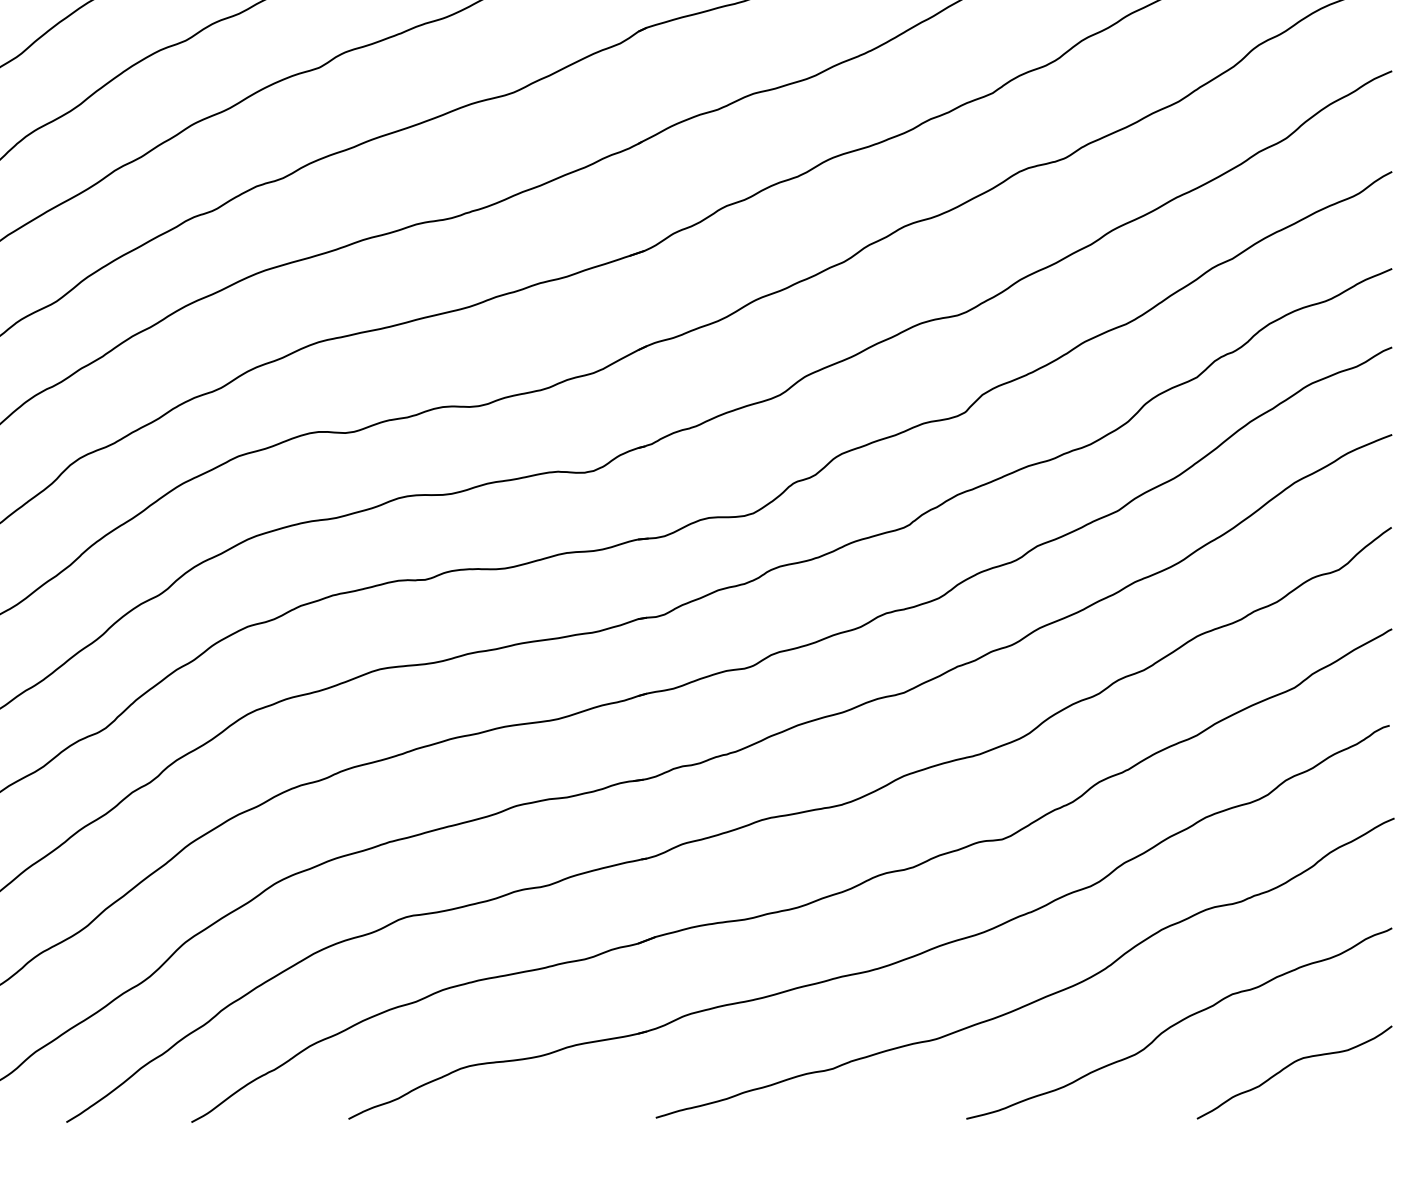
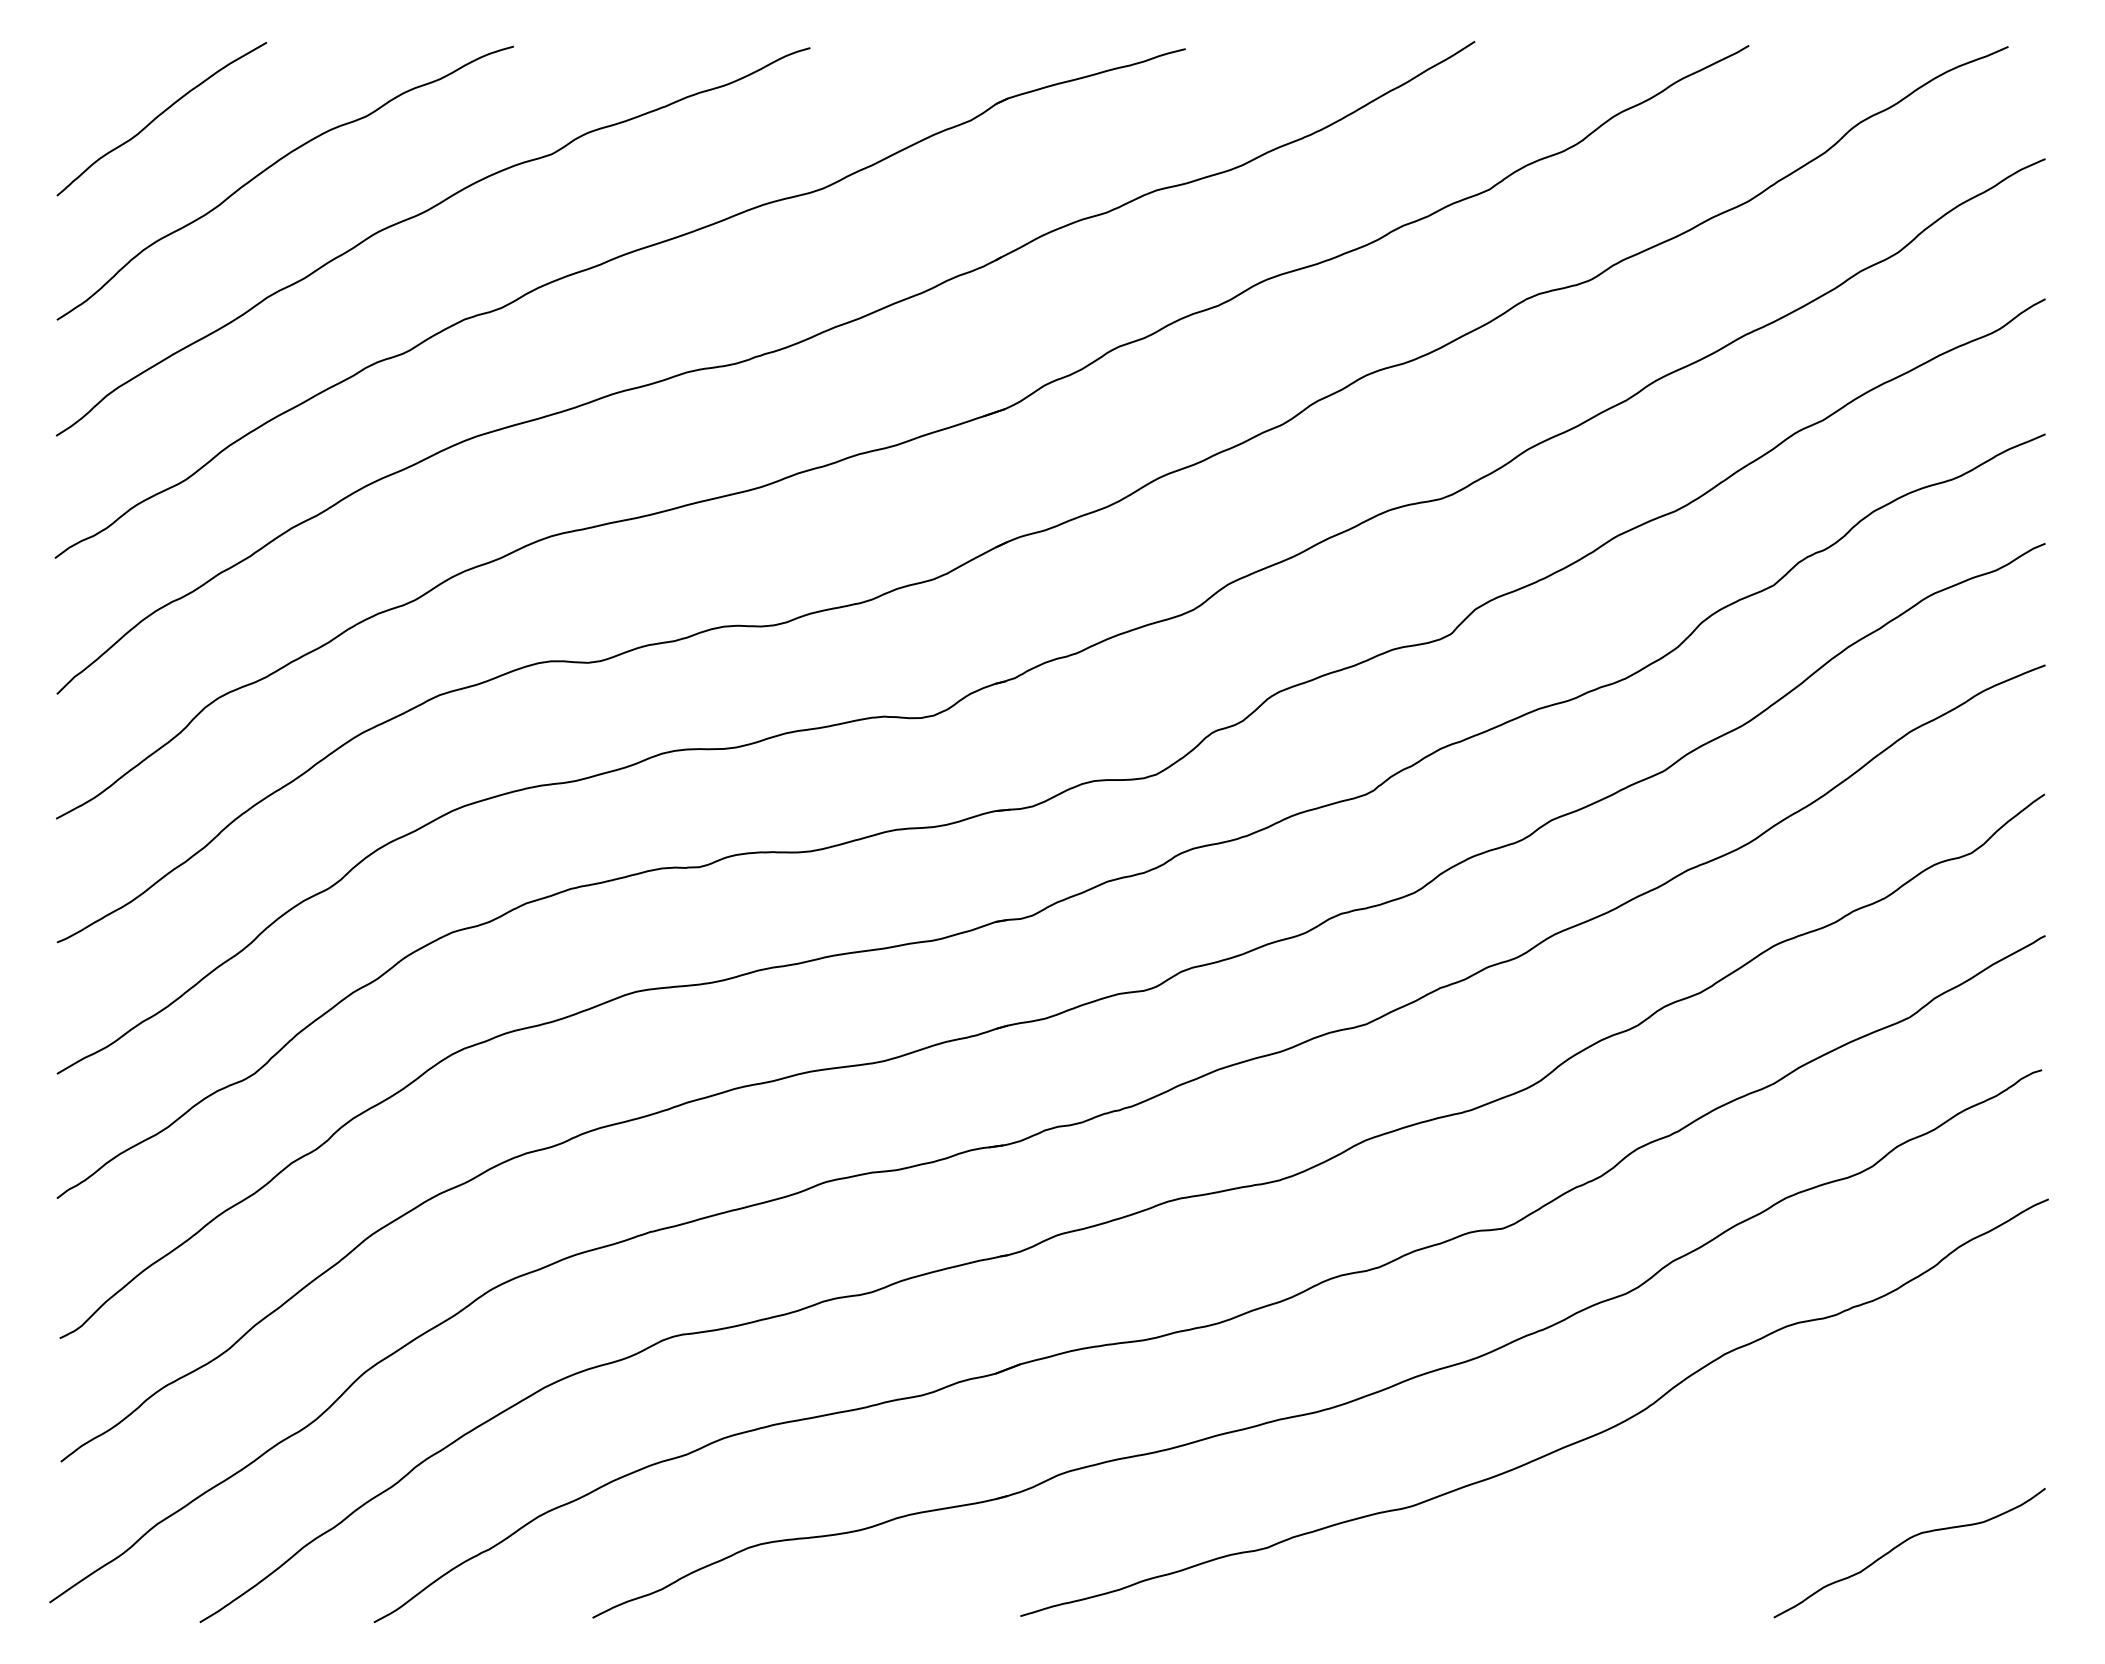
curve: (1178, 1023) -> (1748, 1484), removed

